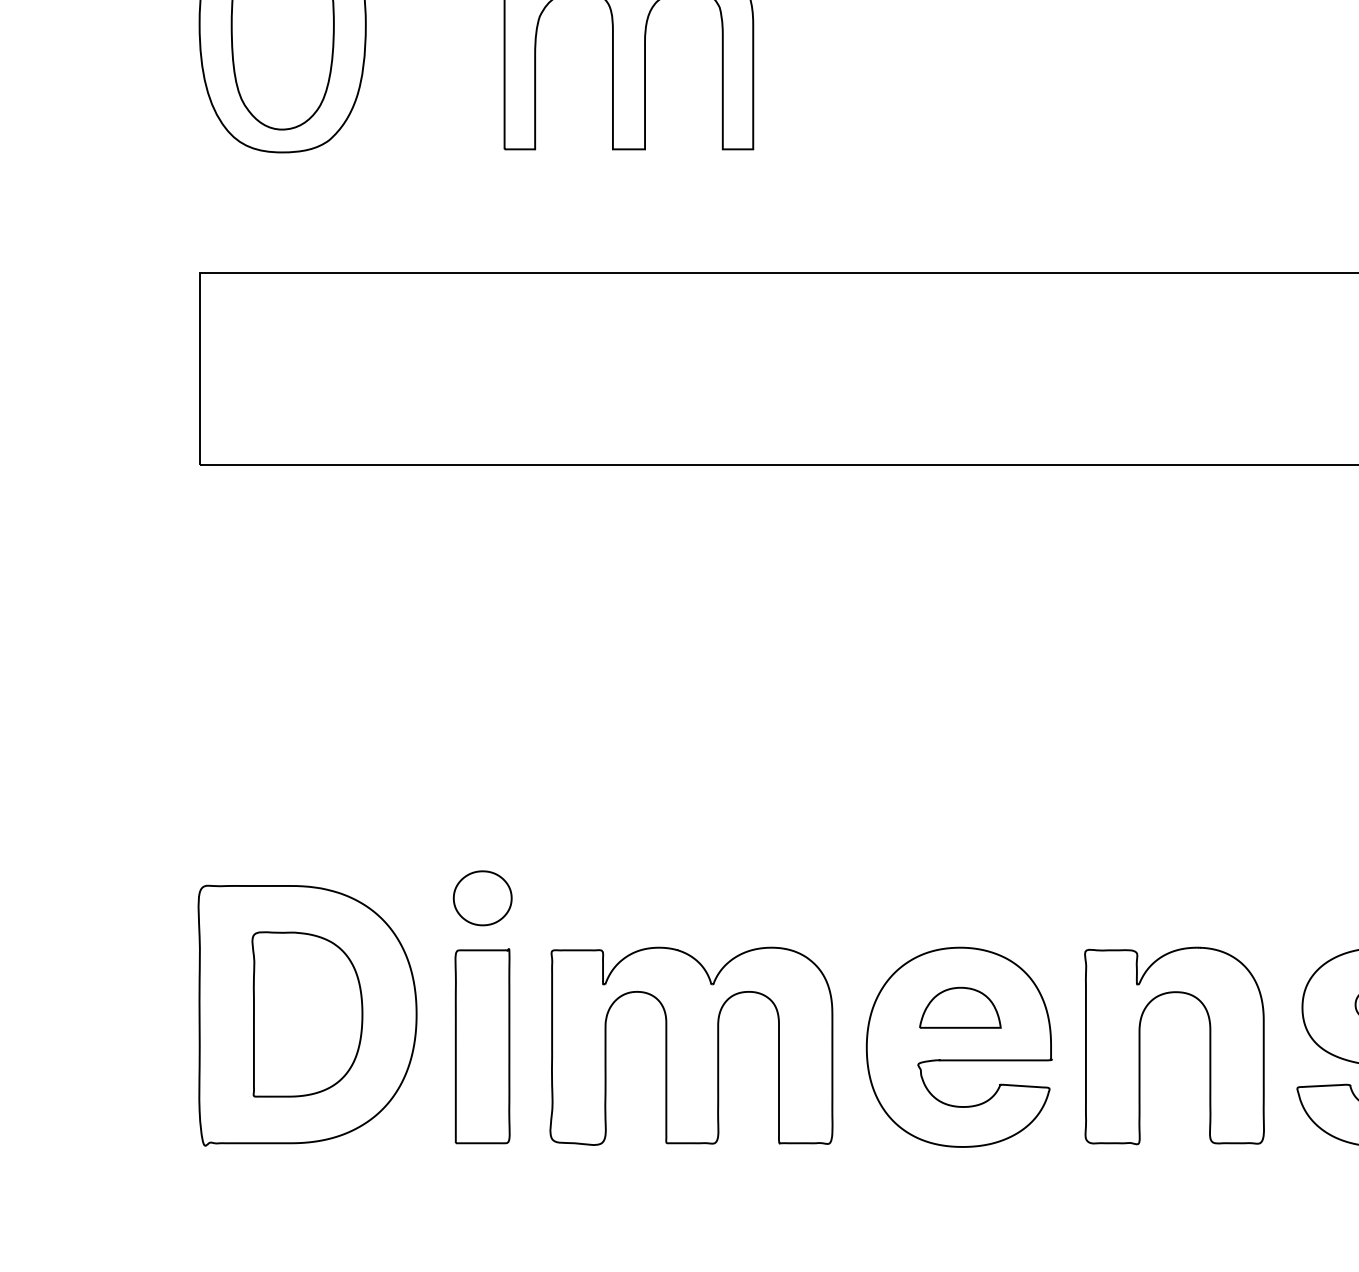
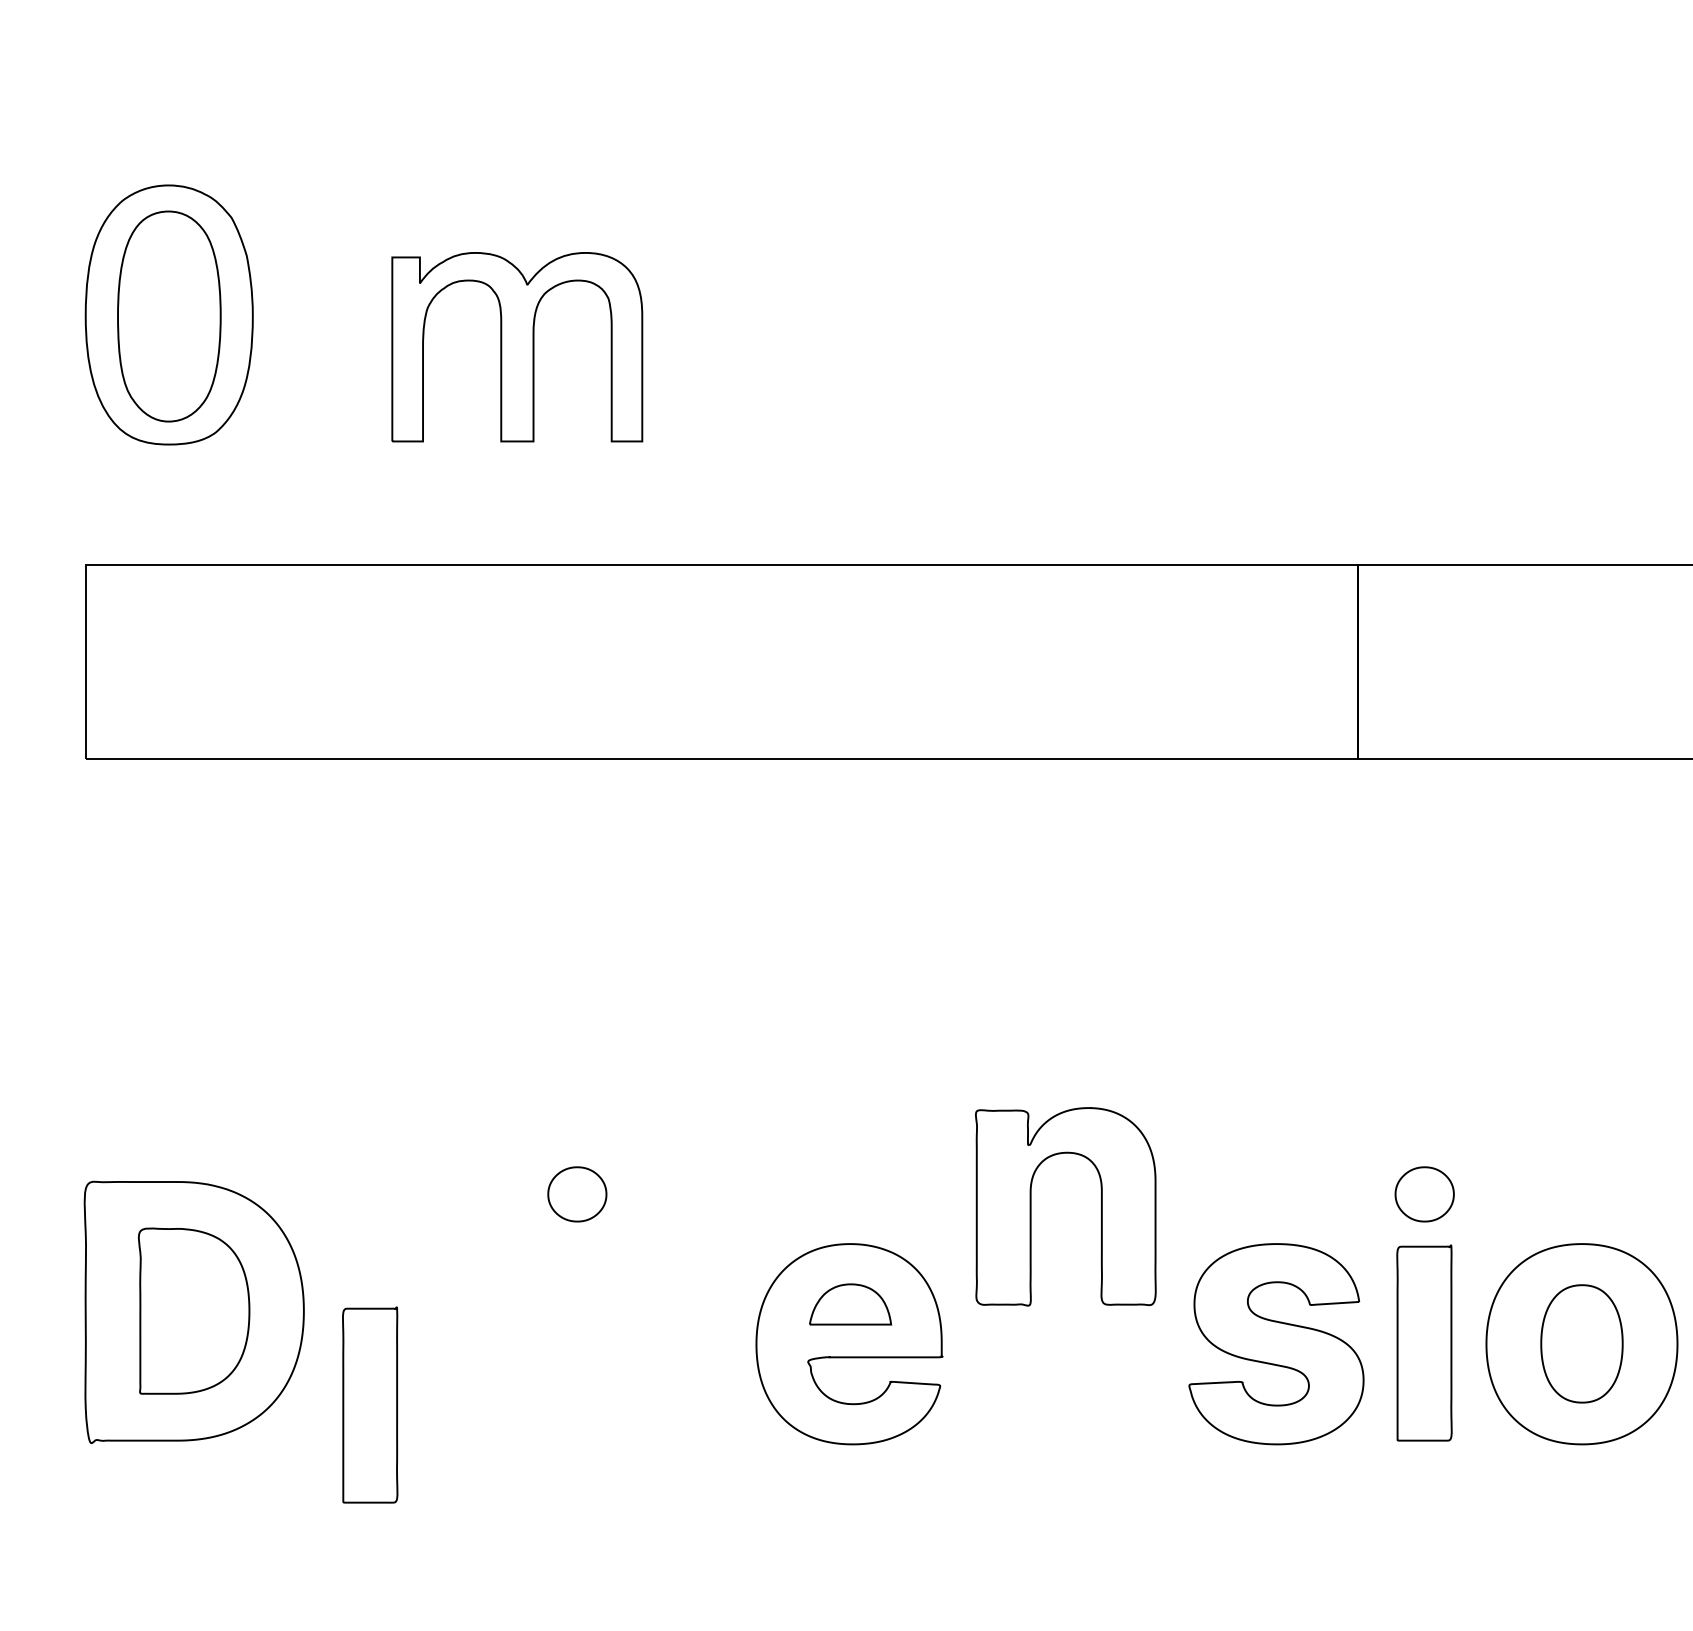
part: (482, 898) -> (577, 1194), moved
part: (482, 1045) -> (370, 1404), moved
part: (1140, 1045) -> (1031, 1206), moved
part: (690, 1046) -> (579, 1343), removed

